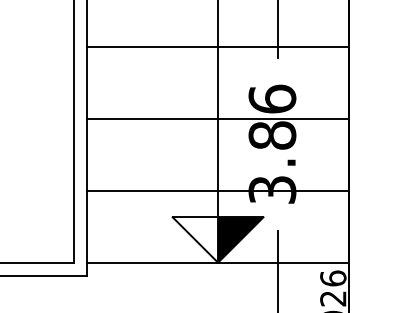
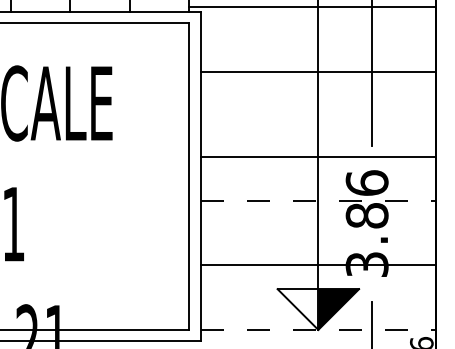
line: (217, 47) -> (317, 157), moved
line: (218, 118) -> (318, 200), solid -> dashed
line: (218, 262) -> (318, 329), solid -> dashed

